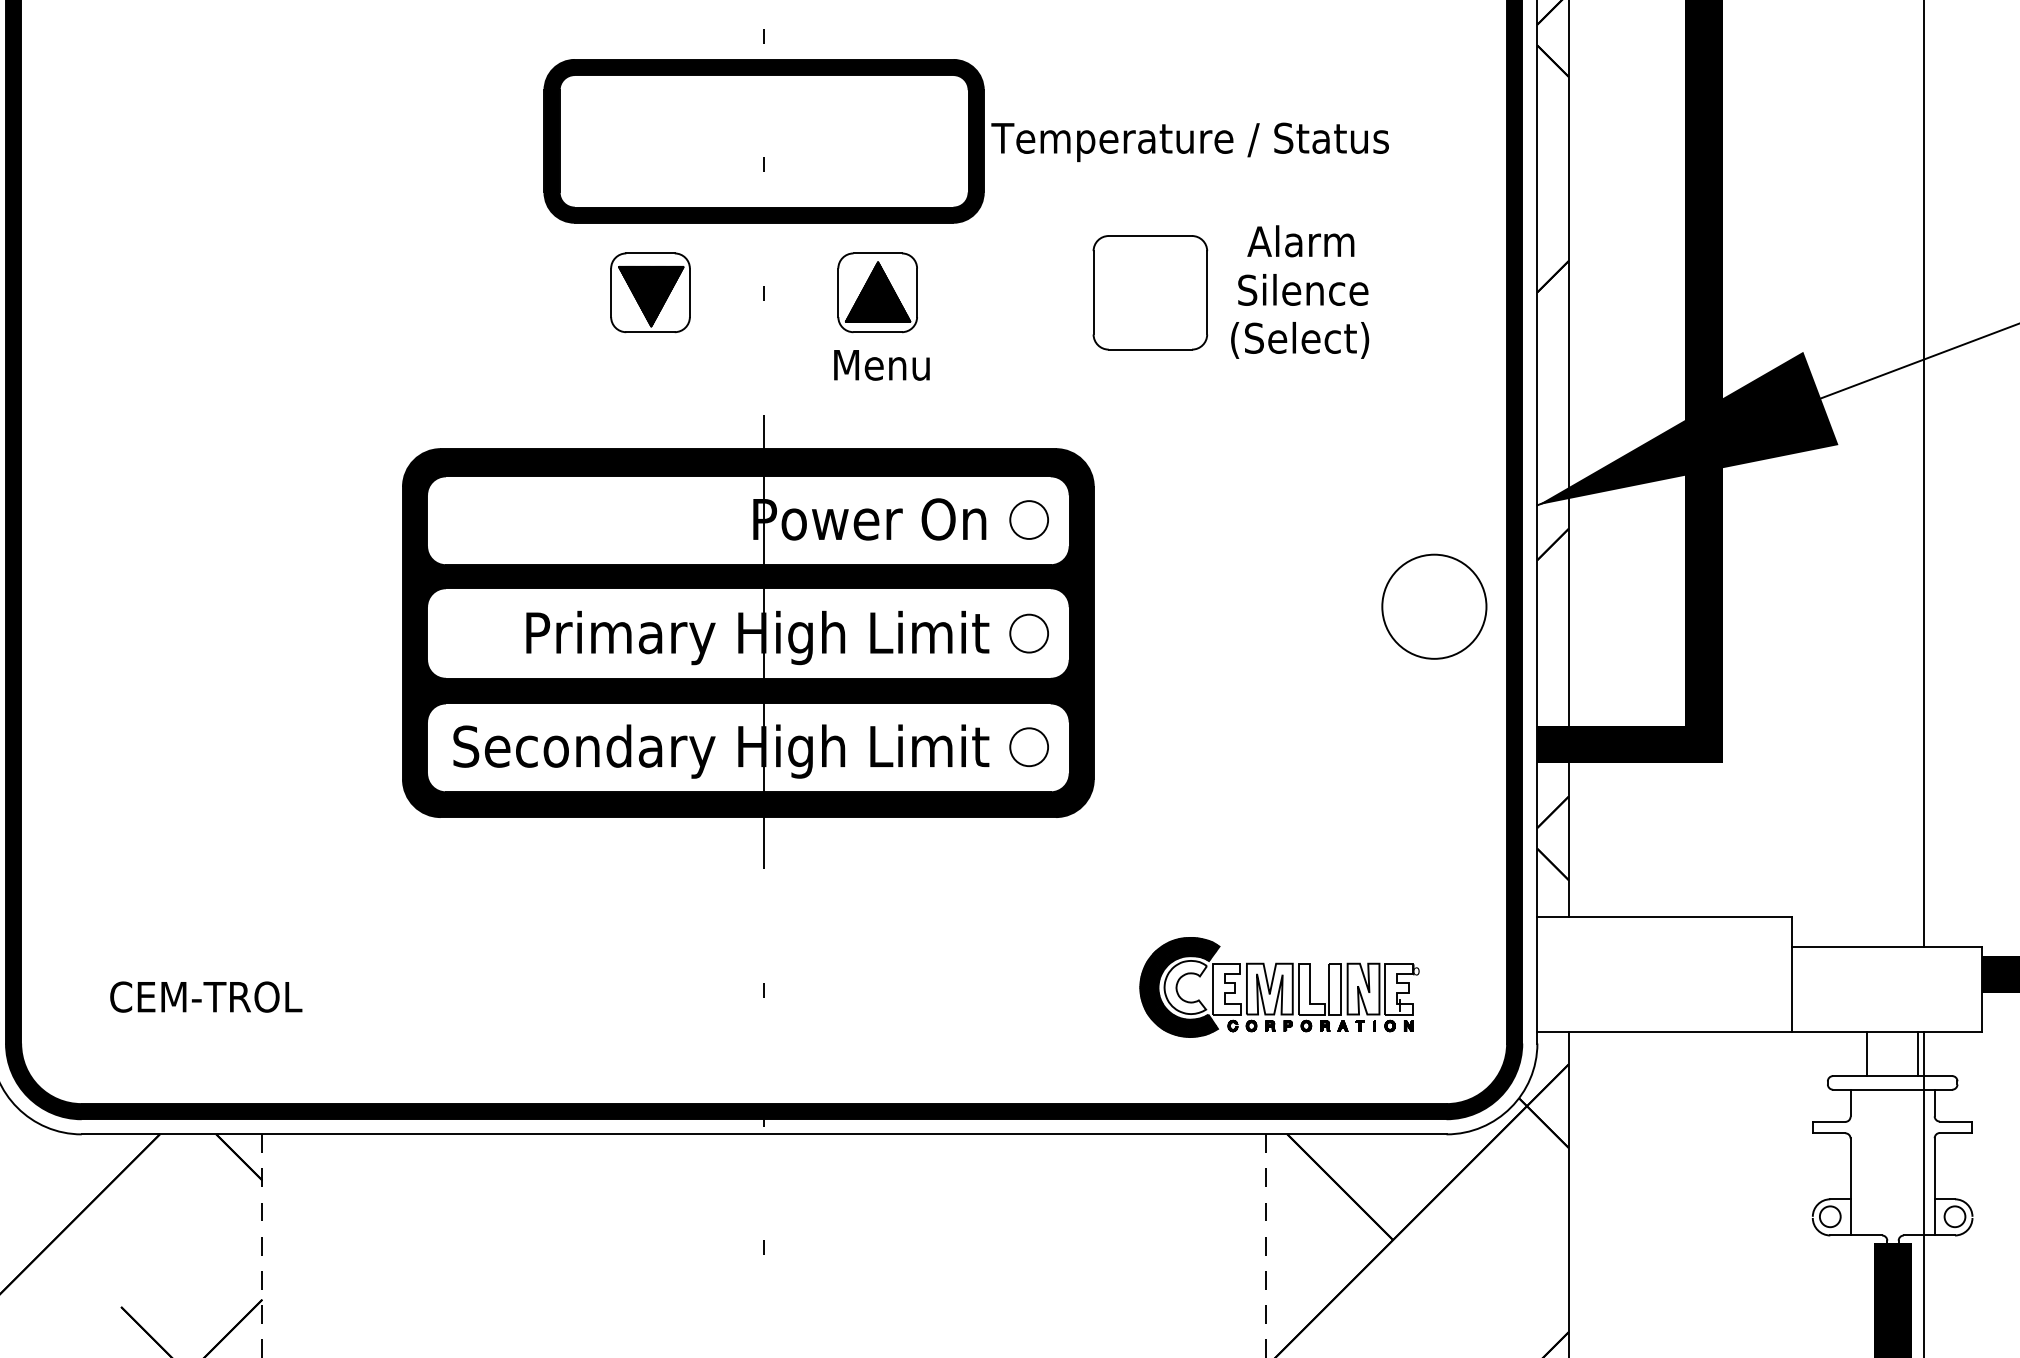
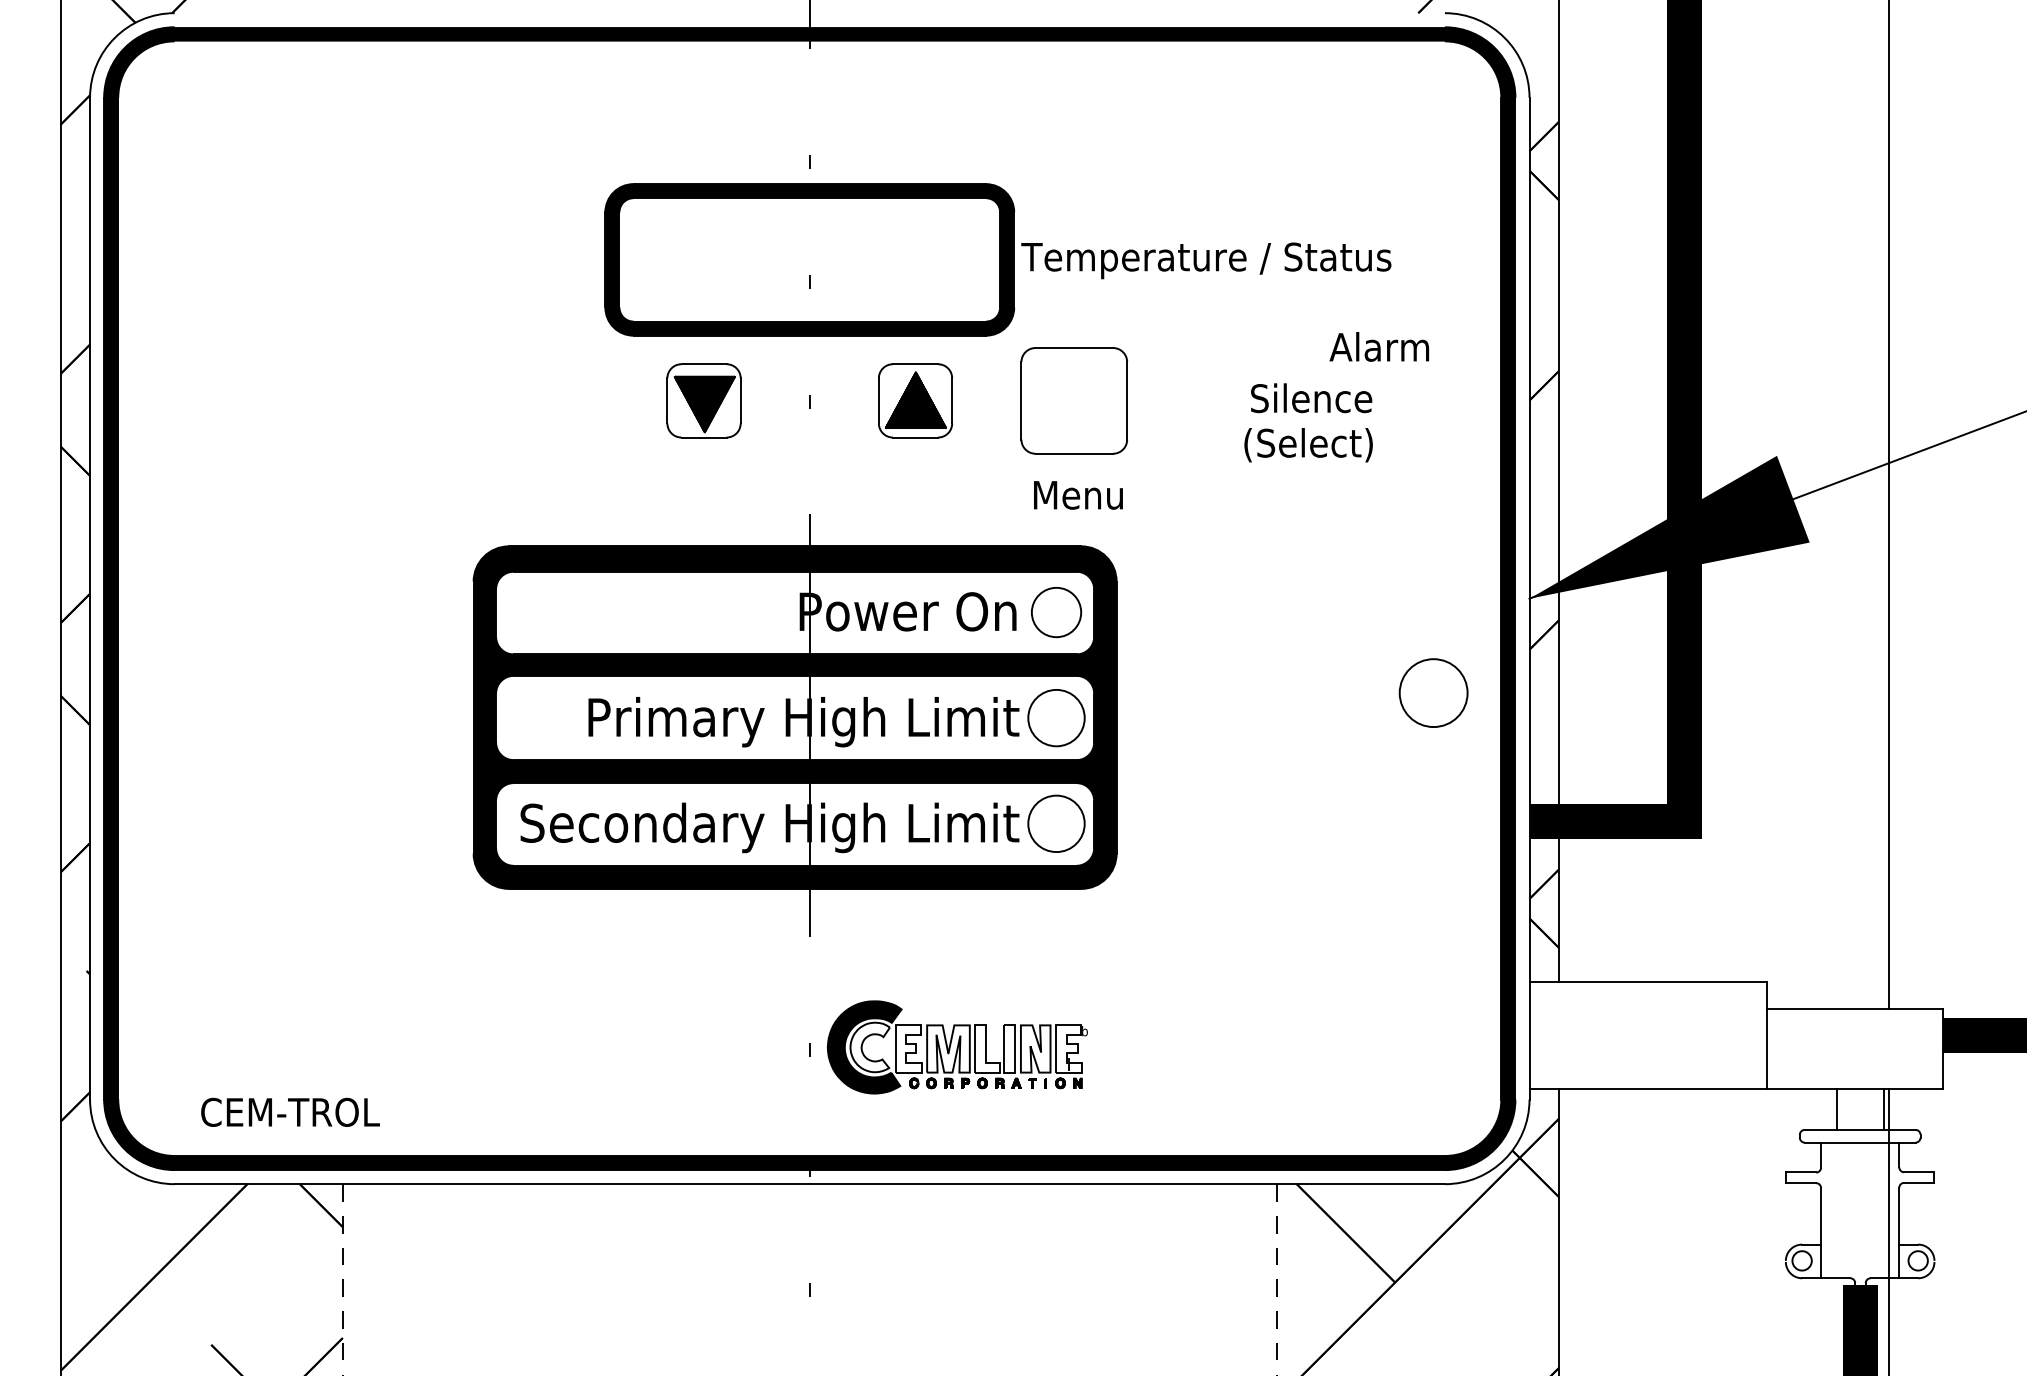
text: (1301, 240) -> (1379, 346), moved
part: (1150, 292) -> (1074, 400), moved
text: (881, 365) -> (1078, 495), moved
circle: (1029, 519) -> (1056, 611), size x1.4
circle: (1434, 606) -> (1433, 692), size x0.7
circle: (1029, 632) -> (1056, 717), size x1.6
circle: (1029, 746) -> (1056, 823), size x1.6
part: (1278, 987) -> (956, 1047), moved
text: (206, 996) -> (290, 1111), moved

